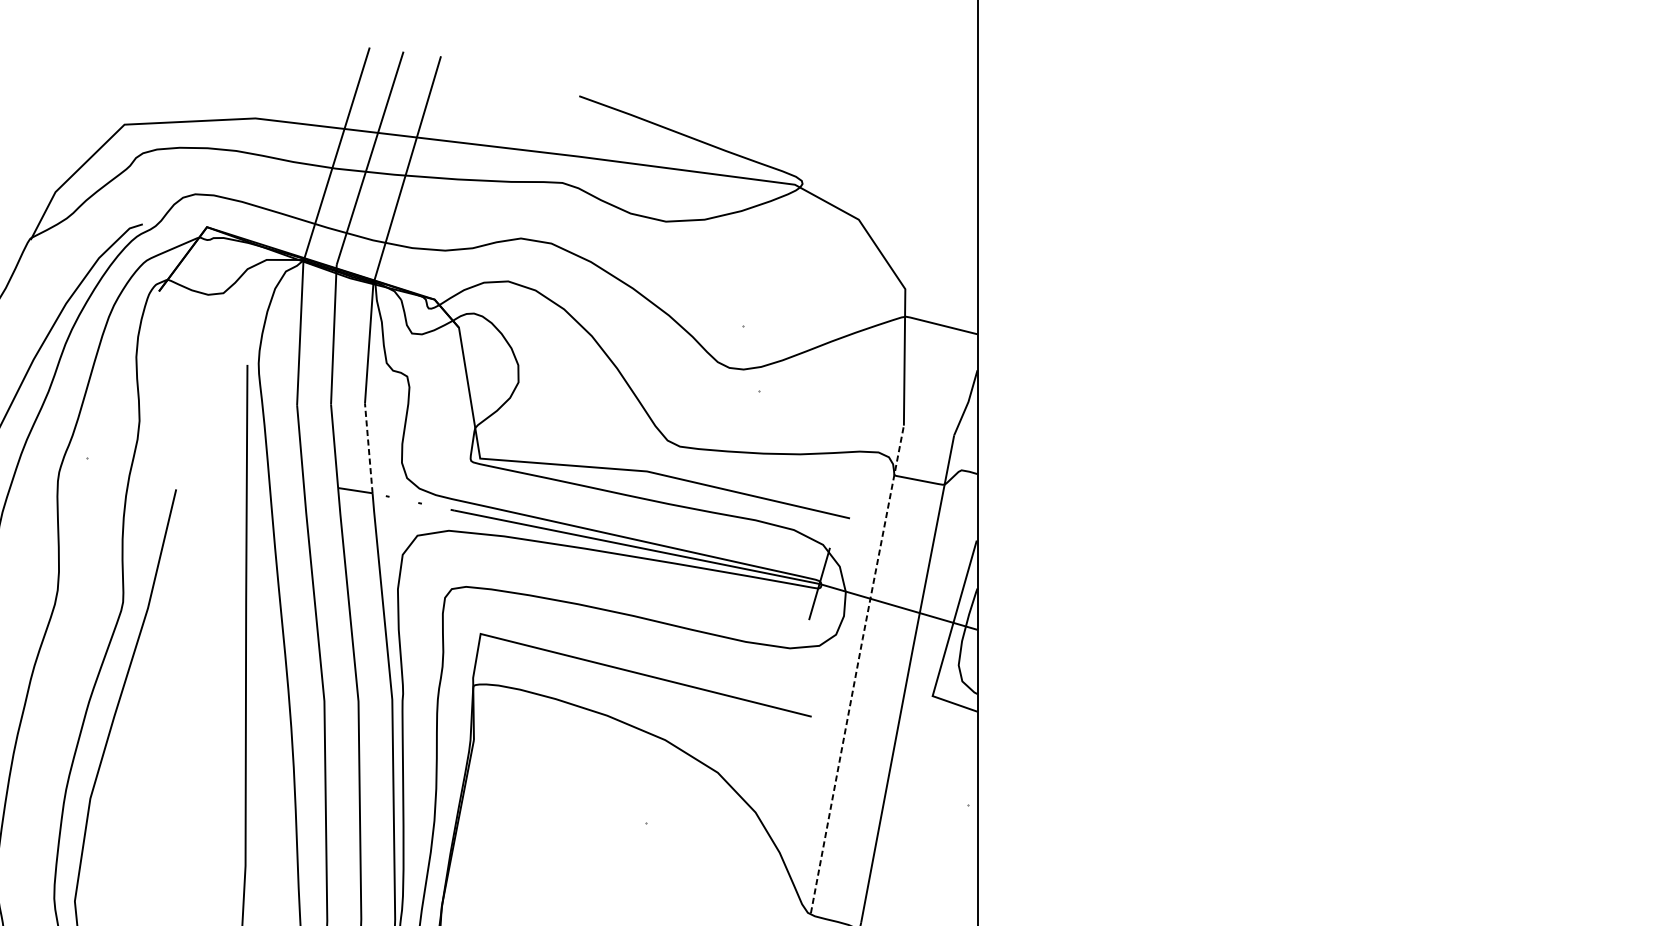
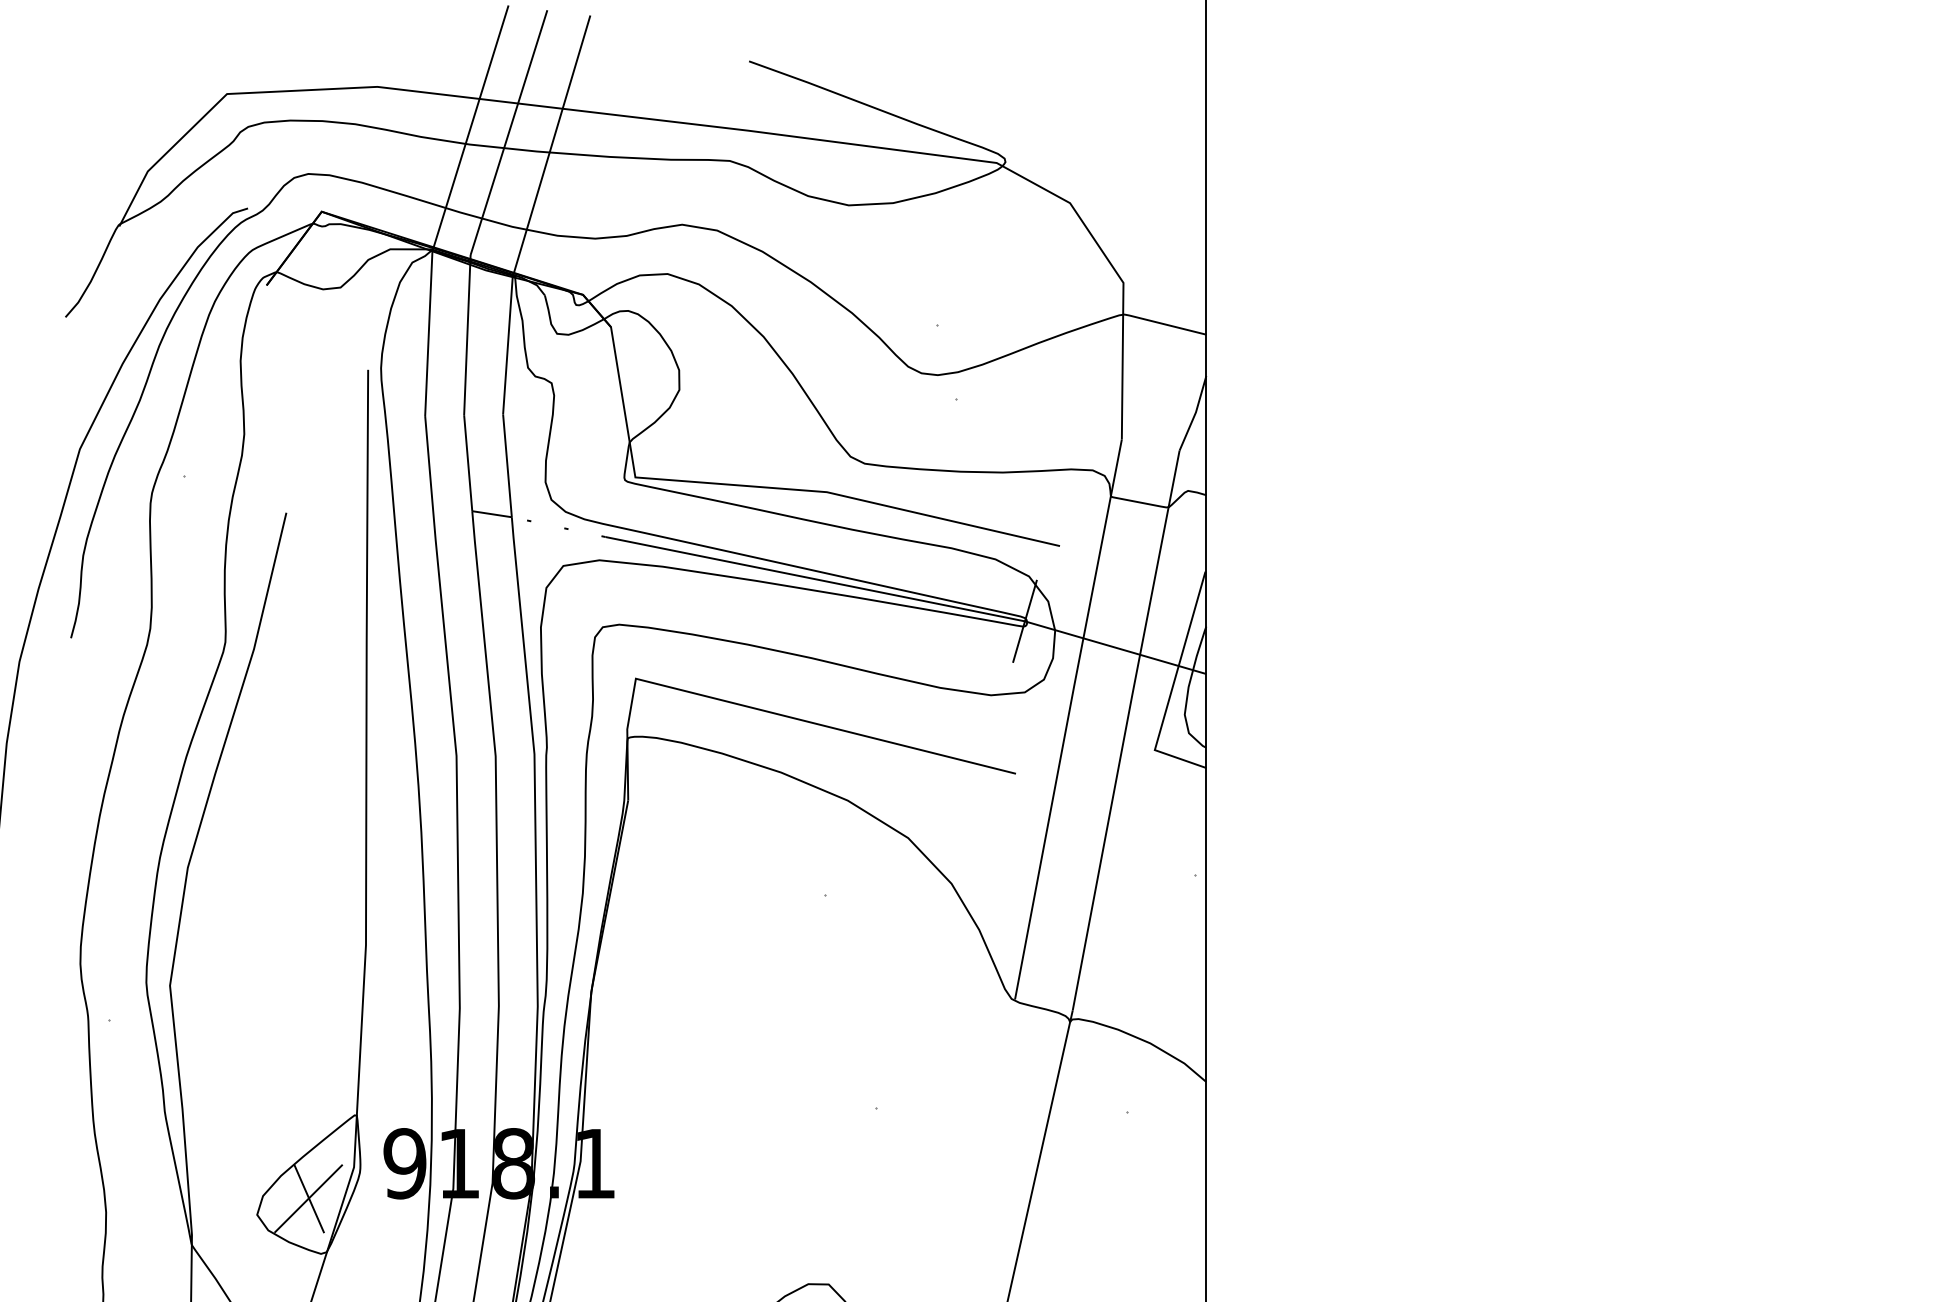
line: (368, 448) -> (507, 465), dashed -> solid
line: (857, 668) -> (1068, 718), dashed -> solid

